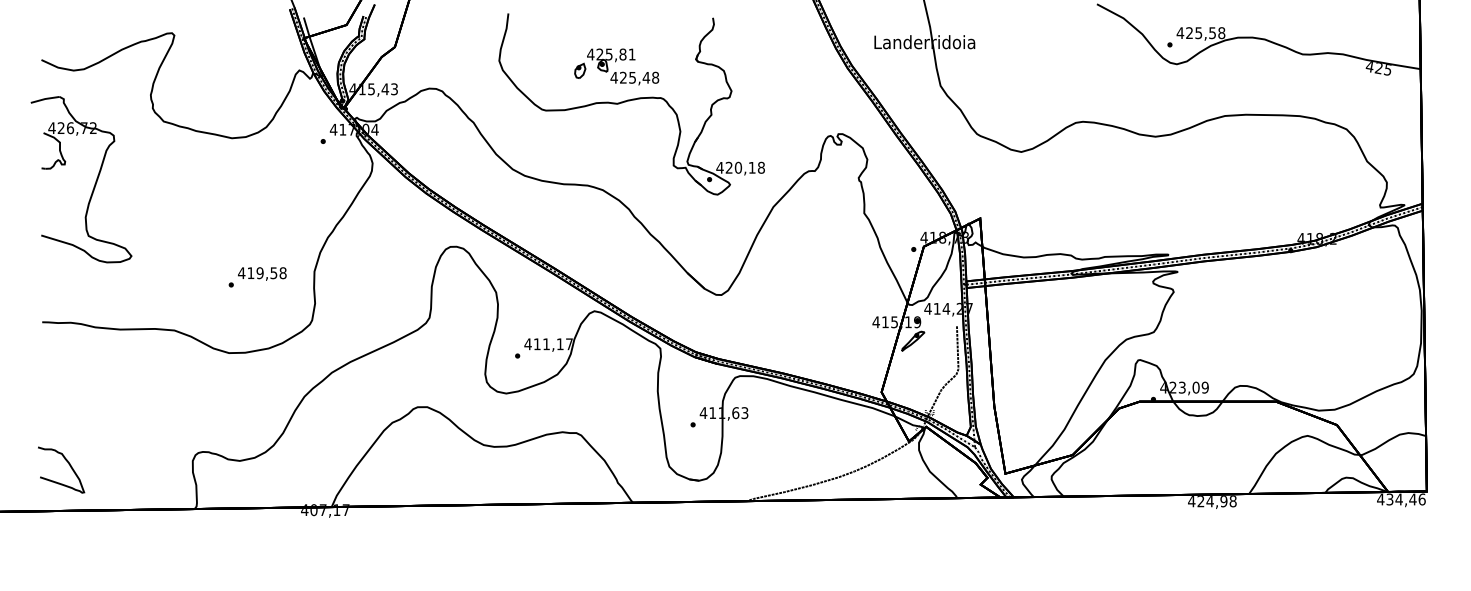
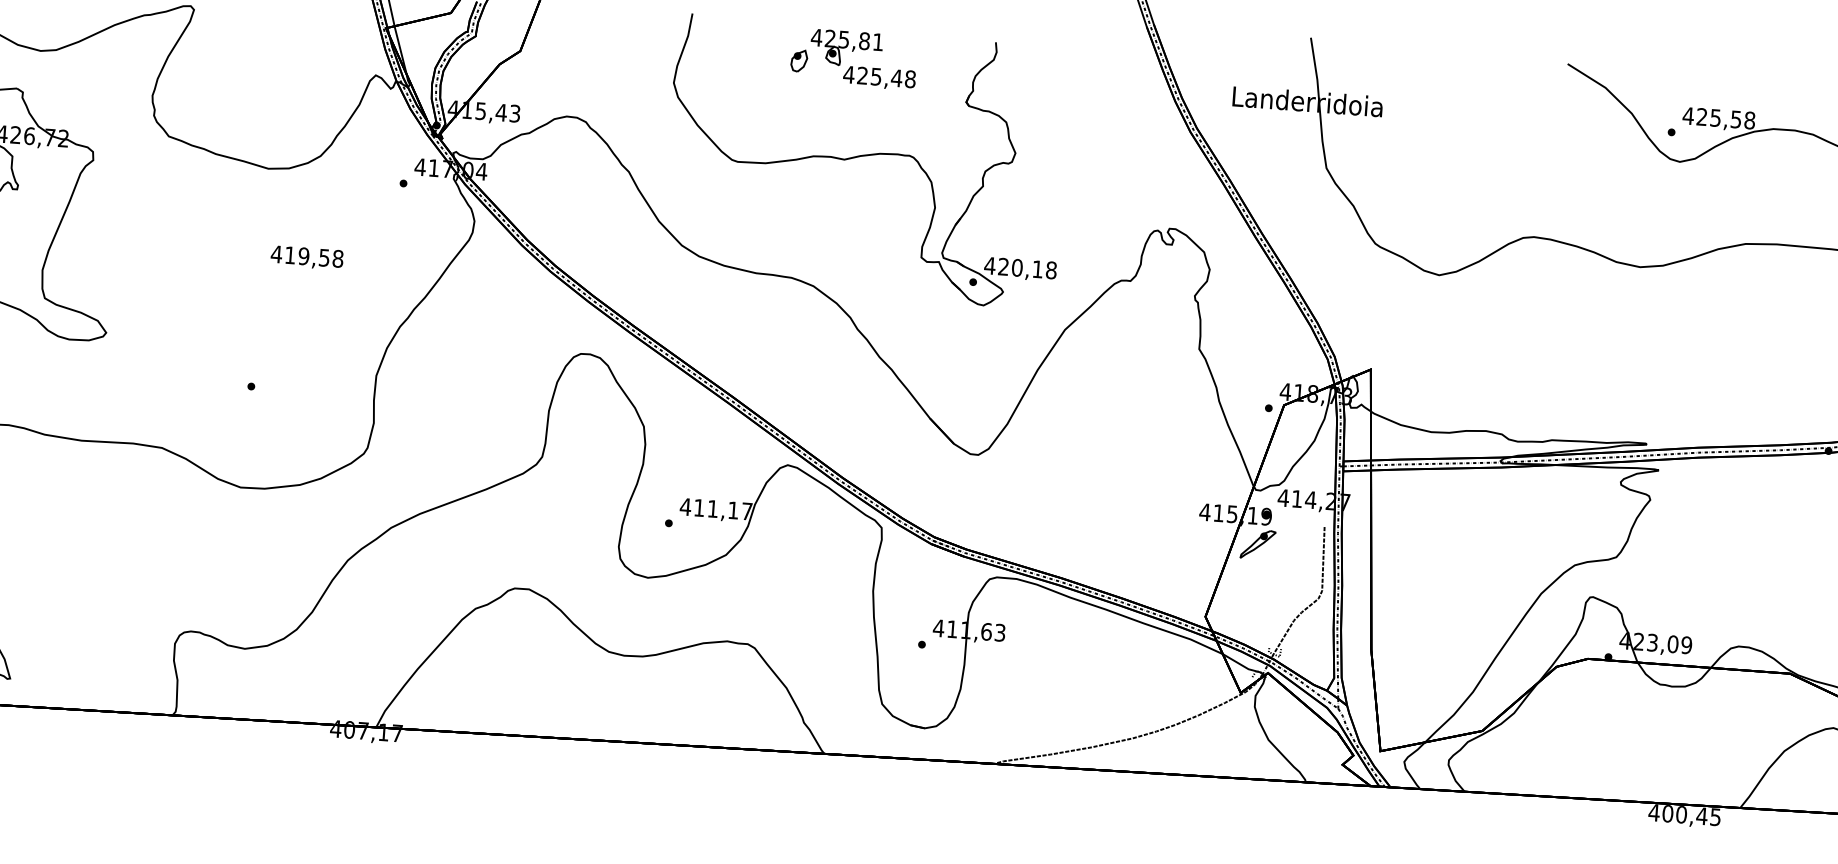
part: (616, 66) -> (853, 58), moved
text: (262, 273) -> (307, 257), moved
text: (1216, 501) -> (1690, 815), 424,98 -> 400,45

